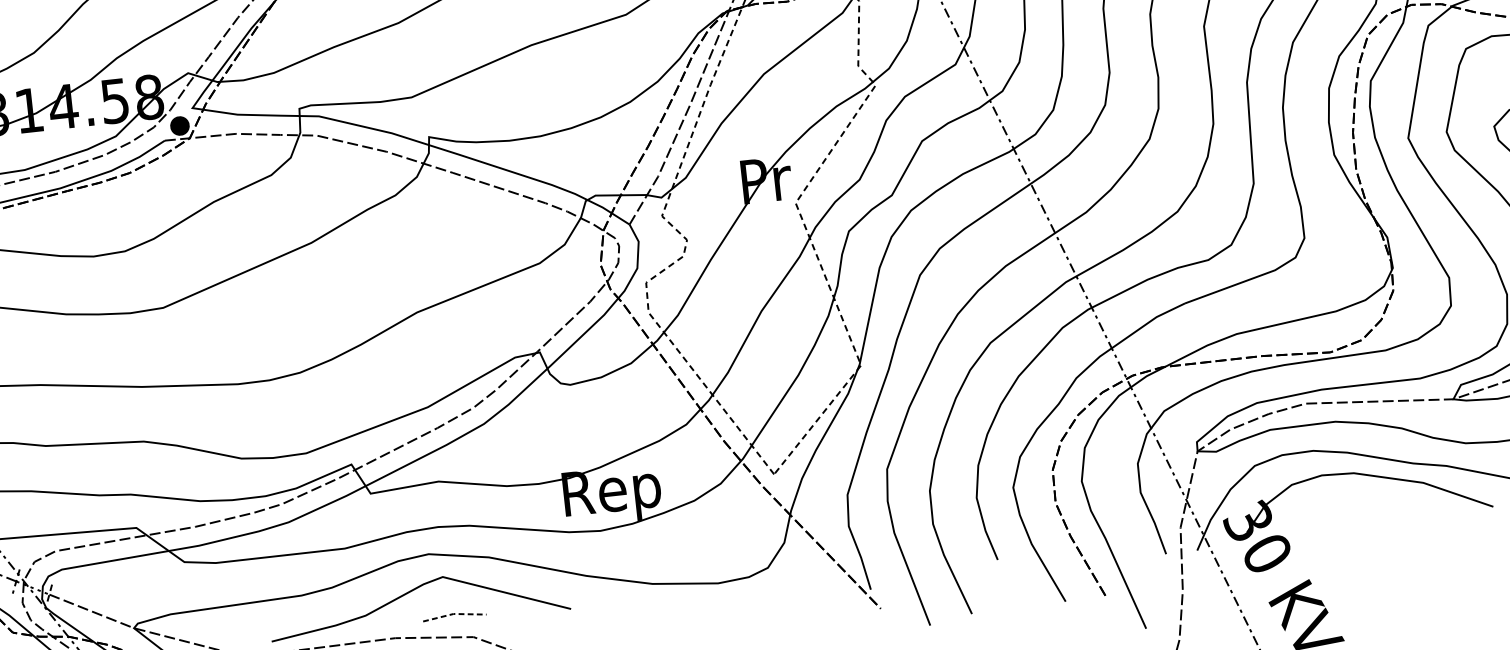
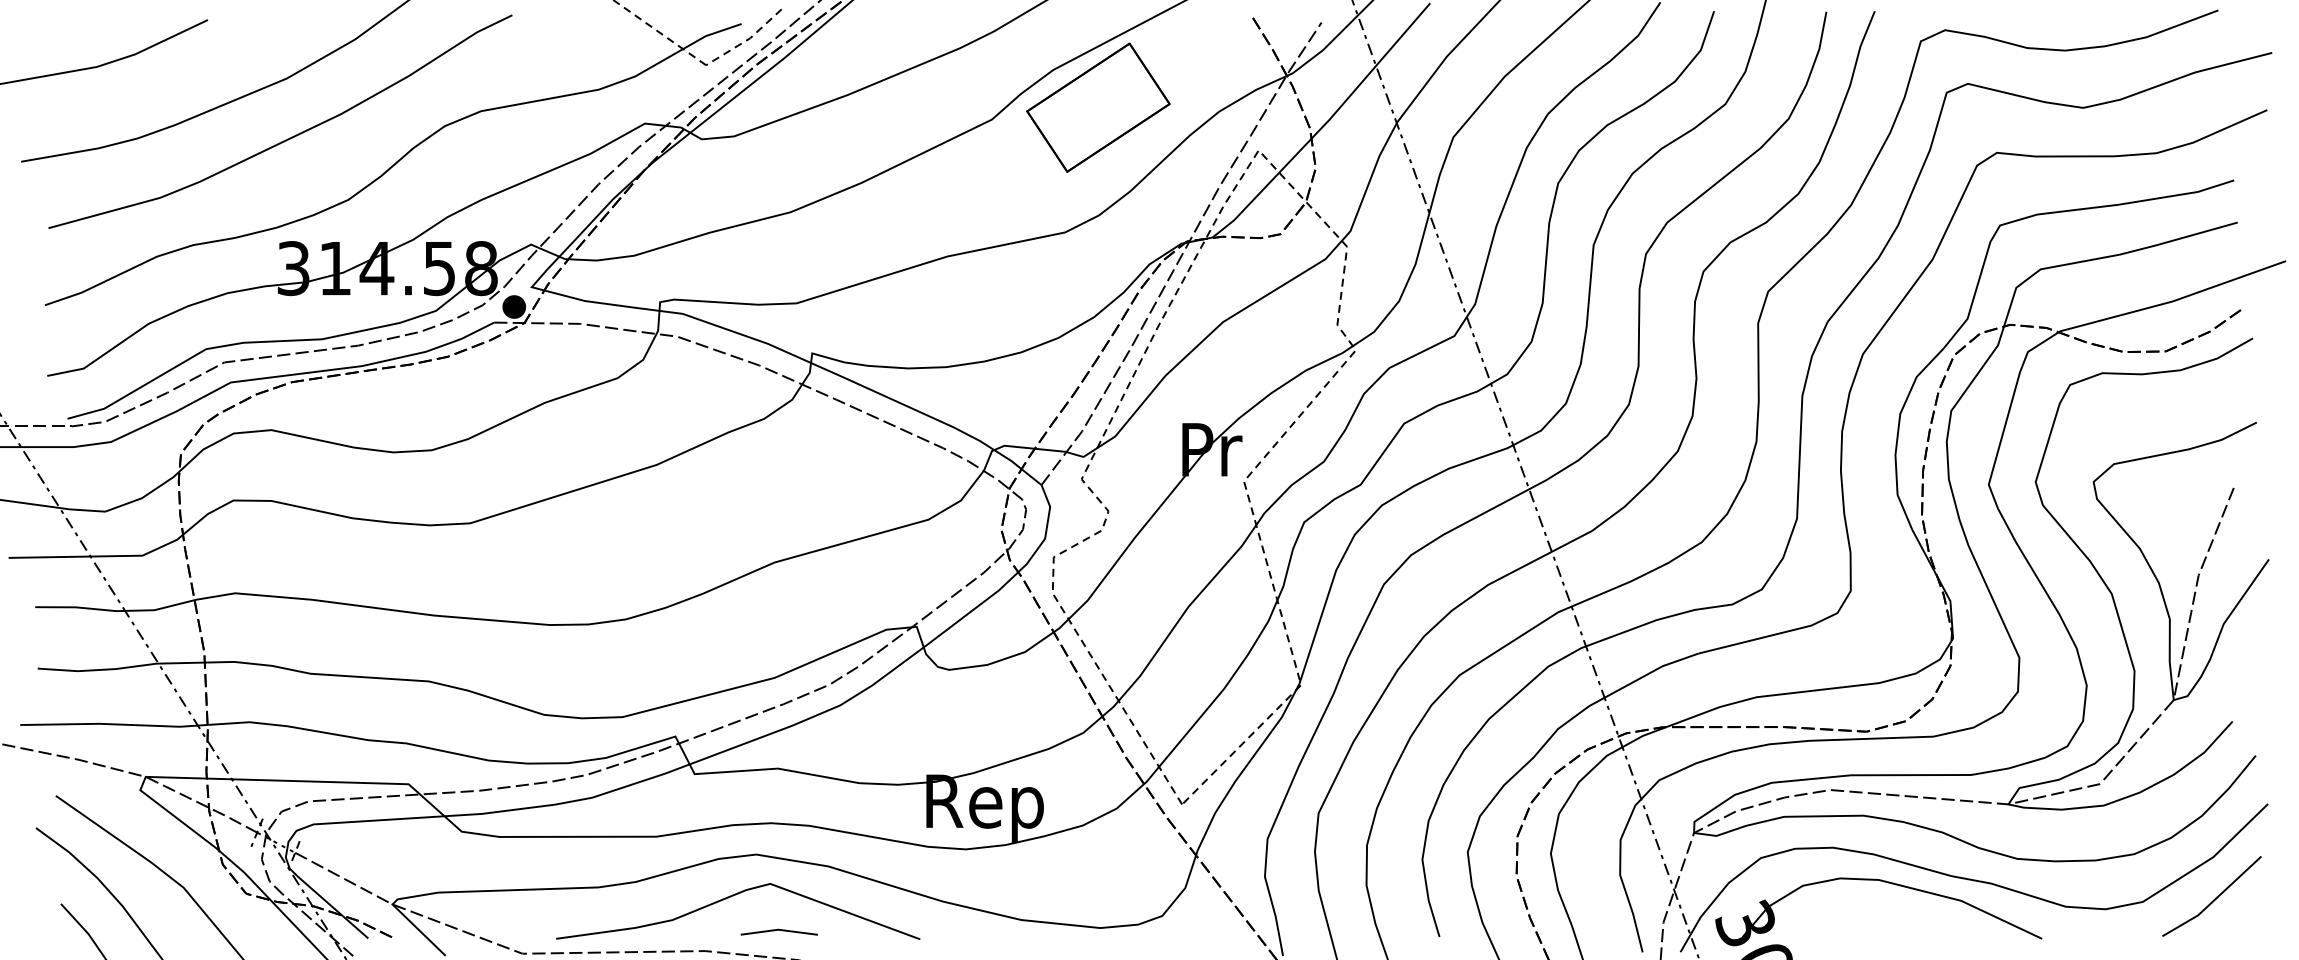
line: (454, 613) -> (779, 929), dashed -> solid

